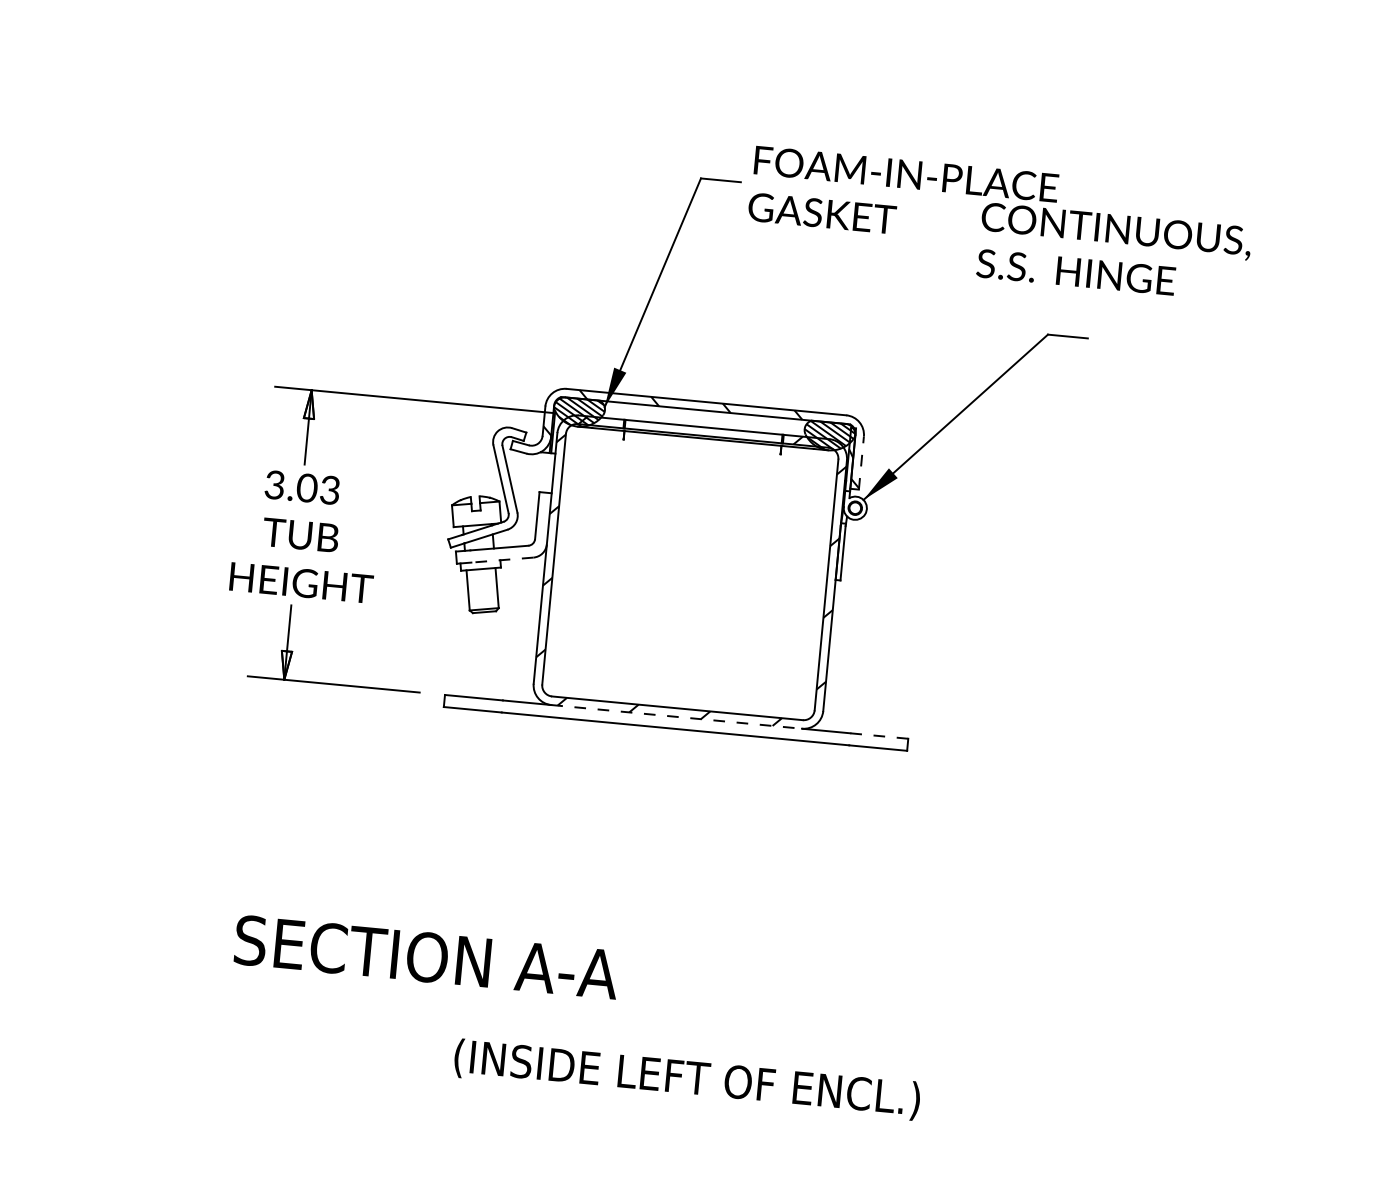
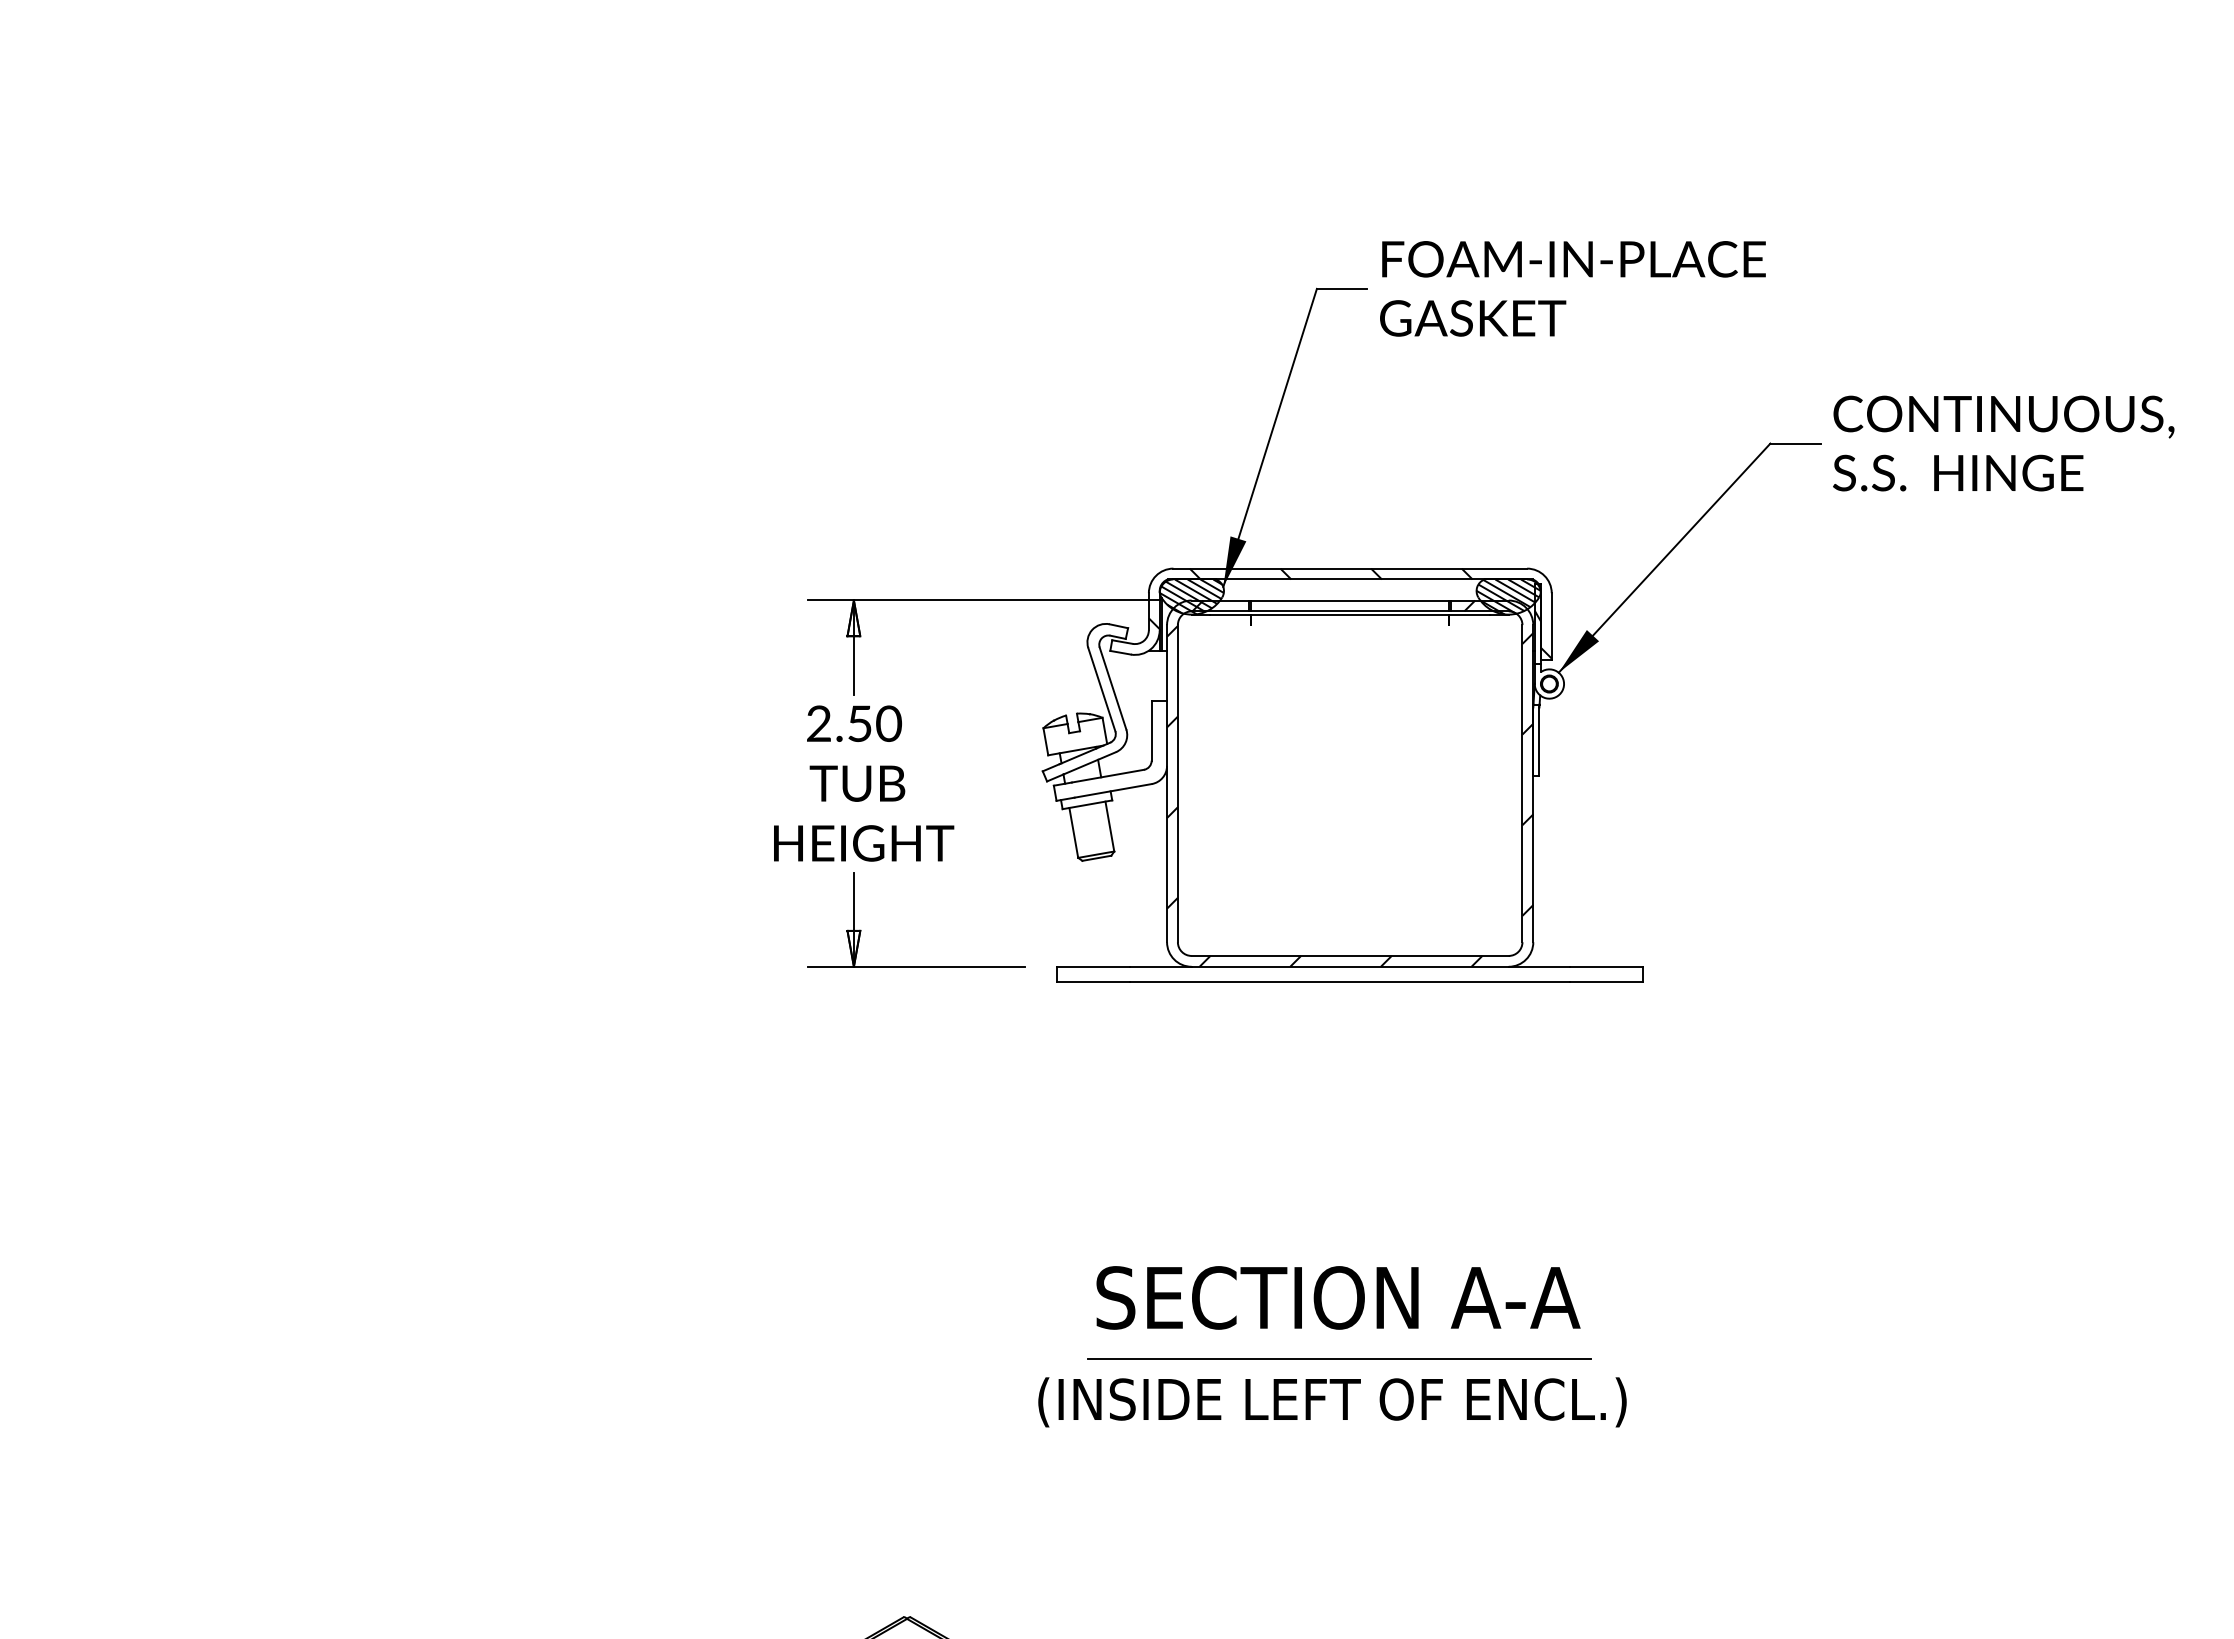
text: (1114, 252) -> (2003, 443), moved
line: (861, 462) -> (1551, 626), dashed -> solid
text: (302, 487) -> (854, 723), 3.03 -> 2.50
line: (501, 559) -> (1112, 790), dashed -> solid
line: (676, 716) -> (1350, 966), dashed -> solid
line: (879, 735) -> (1606, 966), dashed -> solid
text: (426, 957) -> (1338, 1297), moved
line: (638, 1025) -> (1339, 1358), added
text: (687, 1079) -> (1332, 1402), moved

